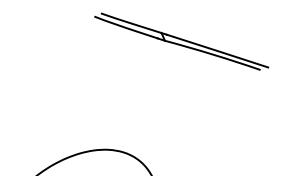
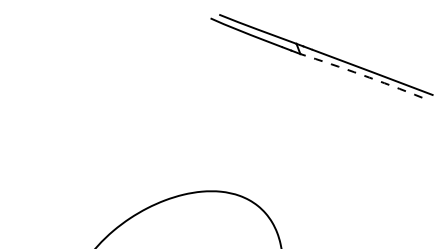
arc: (212, 54) -> (361, 74), solid -> dashed

